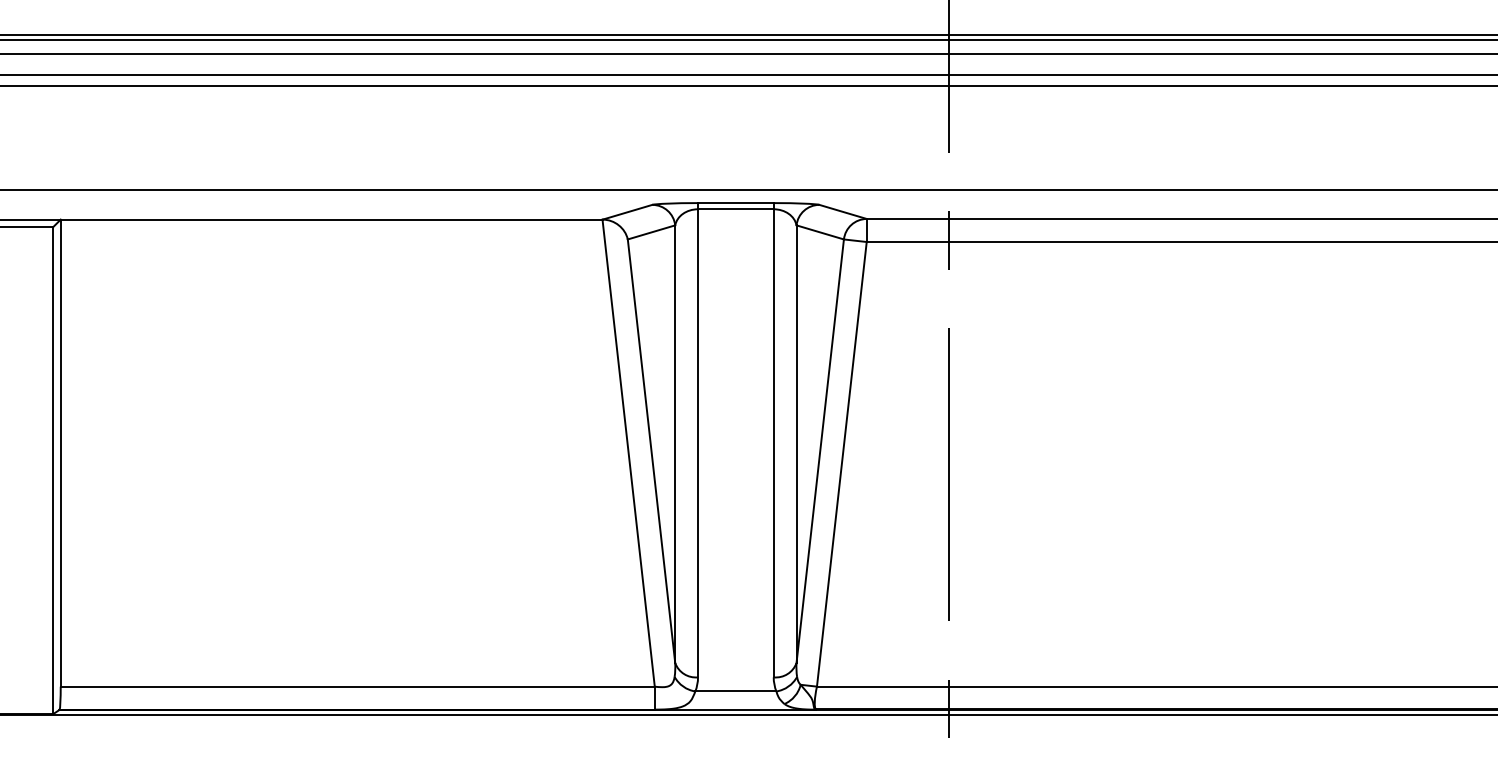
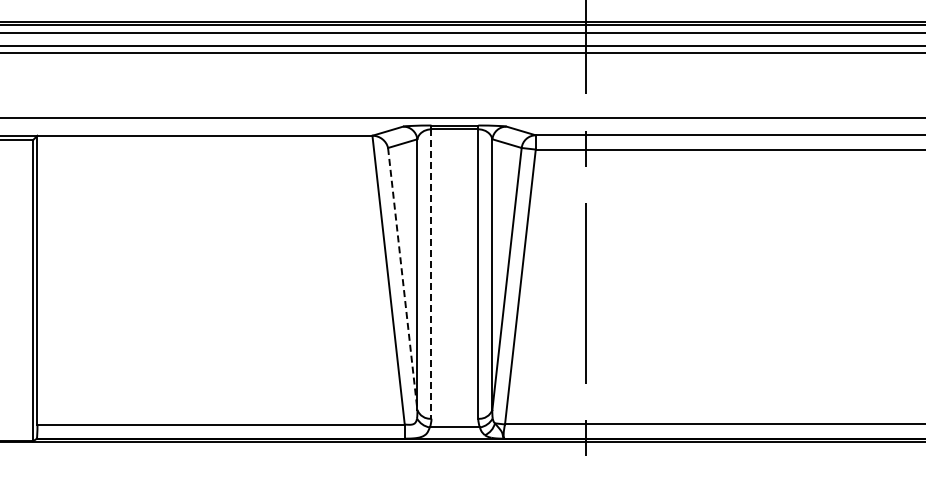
line: (698, 444) -> (431, 274), solid -> dashed
line: (651, 450) -> (402, 278), solid -> dashed

